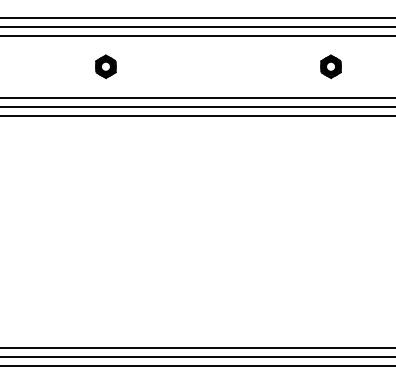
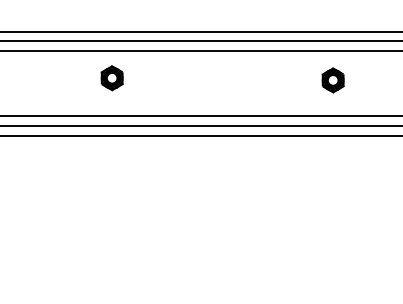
part: (105, 66) -> (111, 77), moved
part: (330, 66) -> (332, 80), moved

